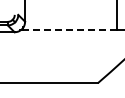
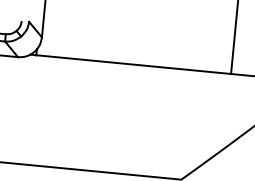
line: (70, 30) -> (134, 64), dashed -> solid

